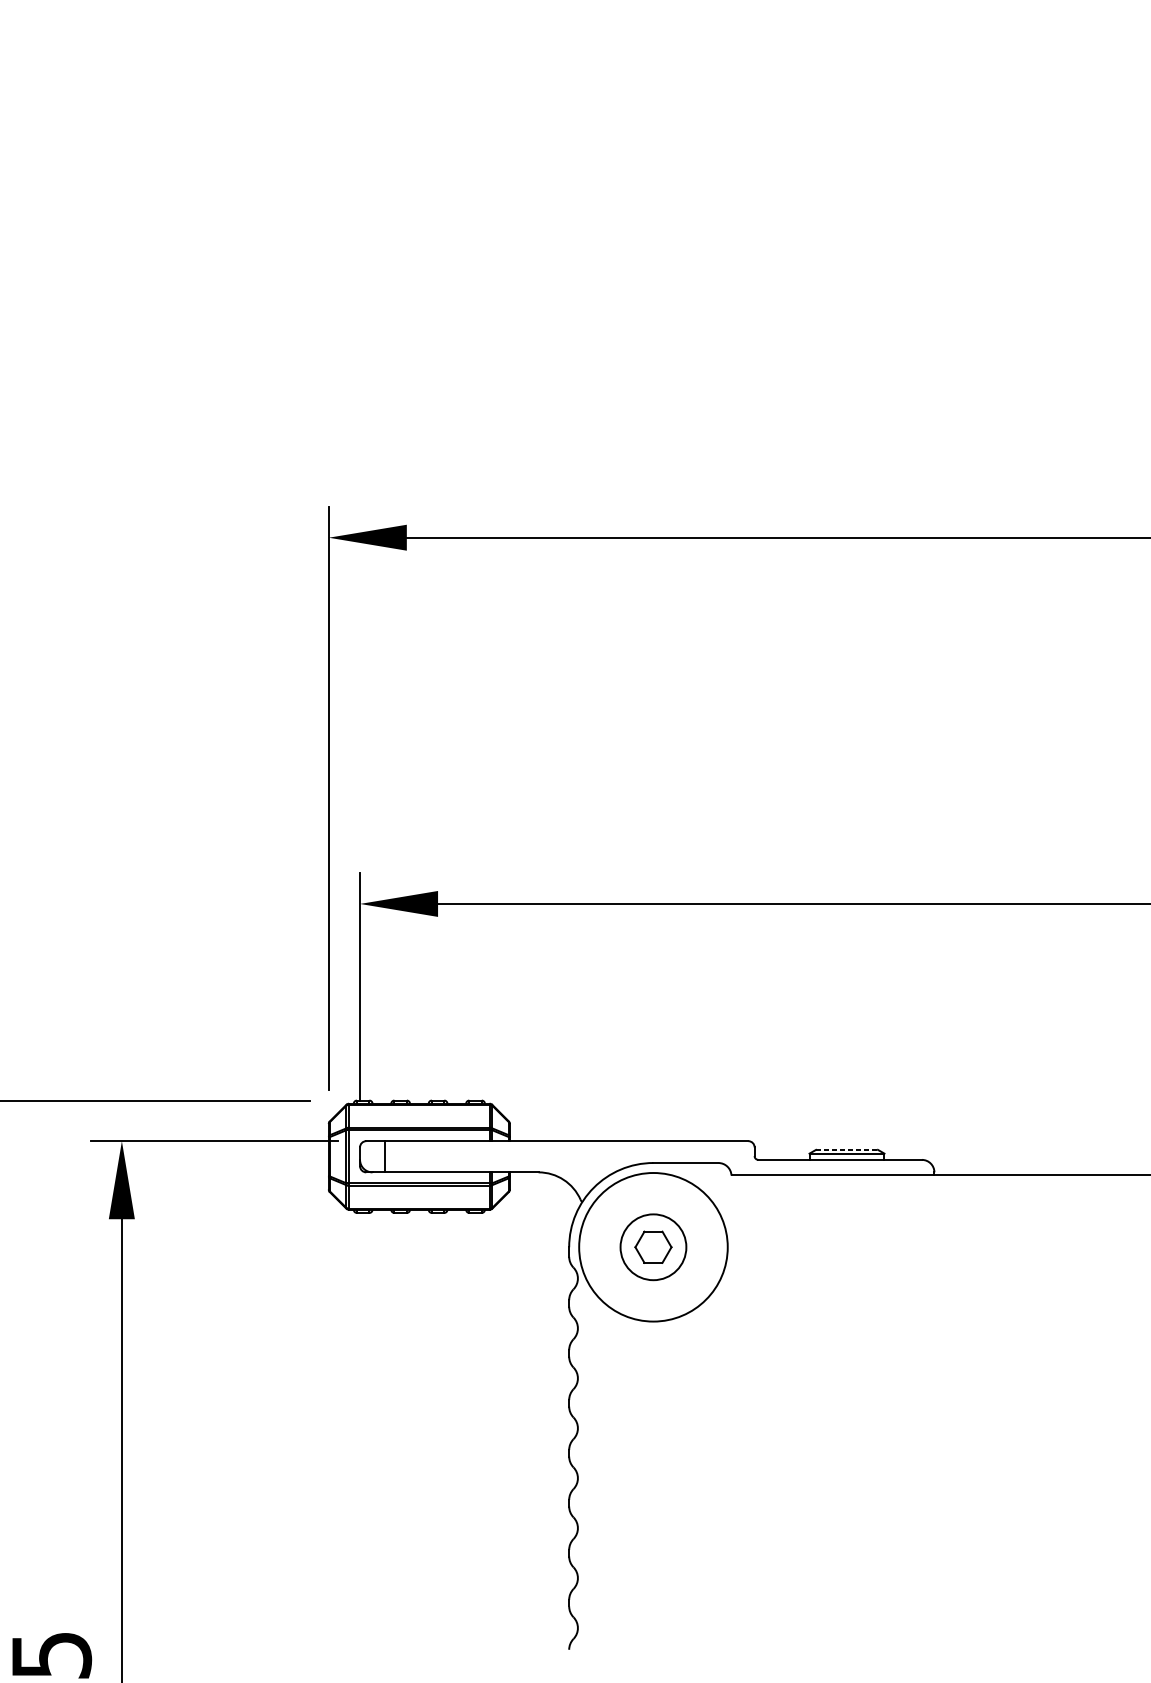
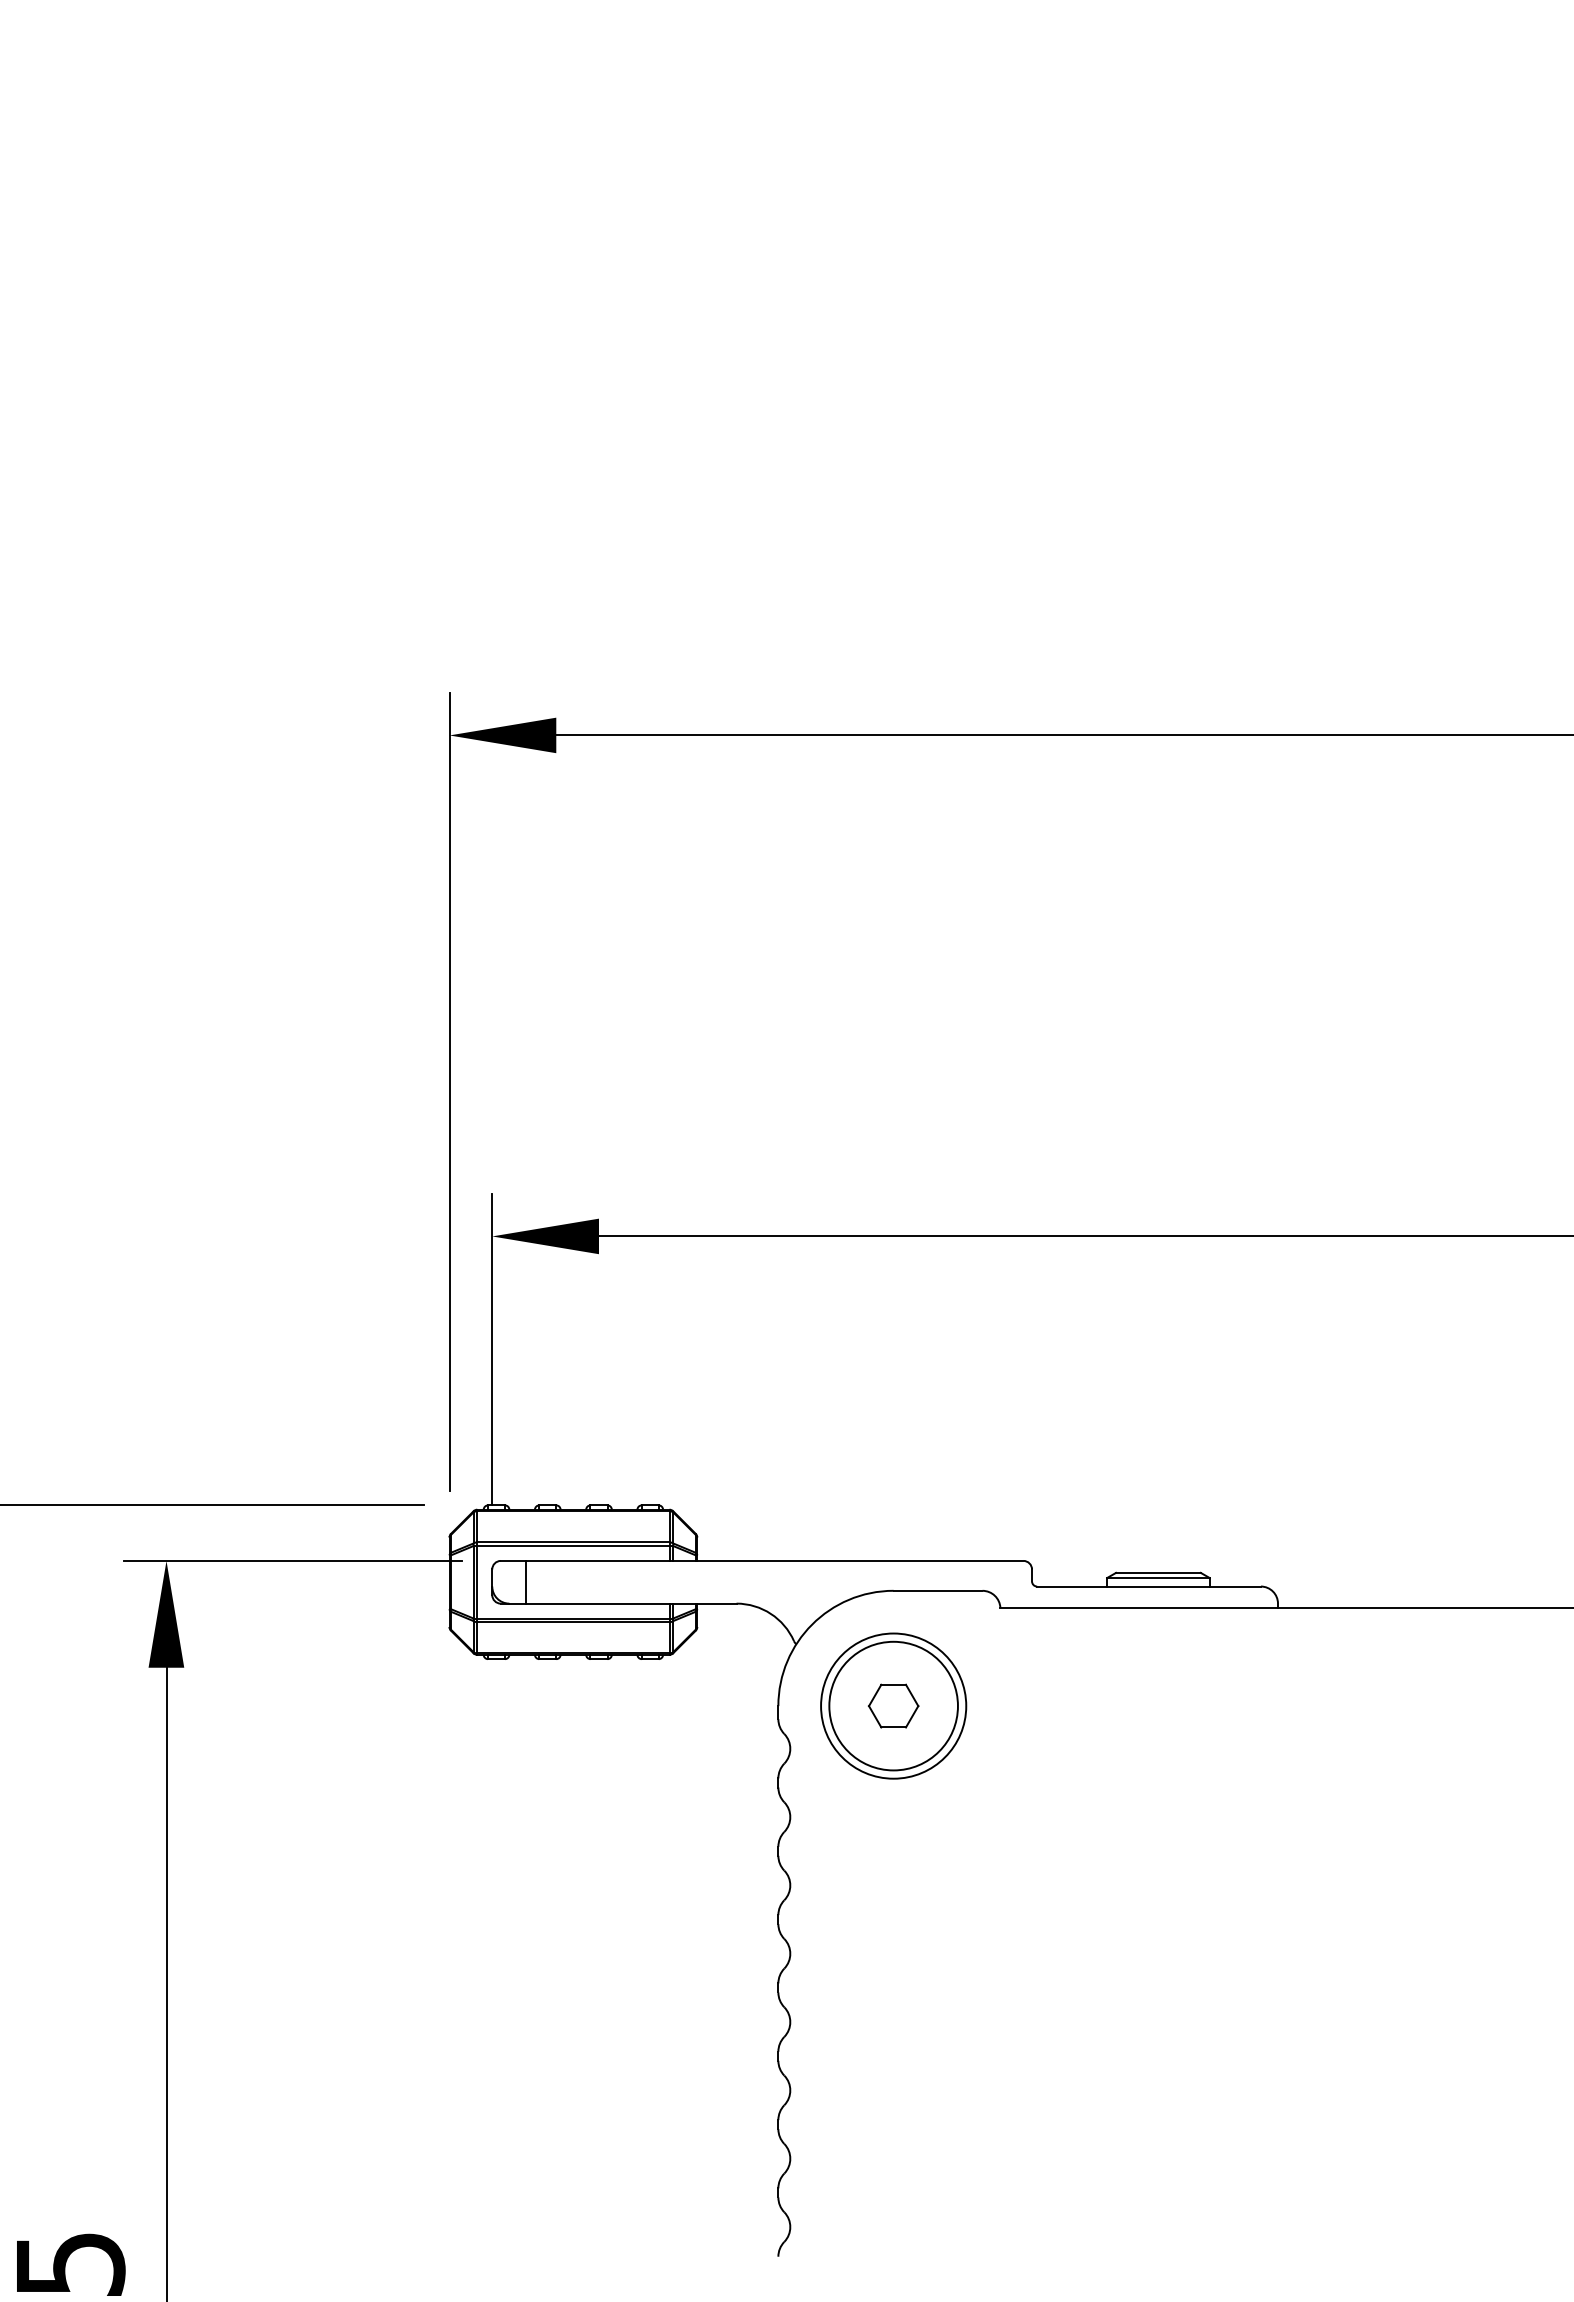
line: (847, 1149) -> (1158, 1572), dashed -> solid
circle: (653, 1246) -> (893, 1705), size x0.71
circle: (653, 1246) -> (893, 1705), size x1.43

